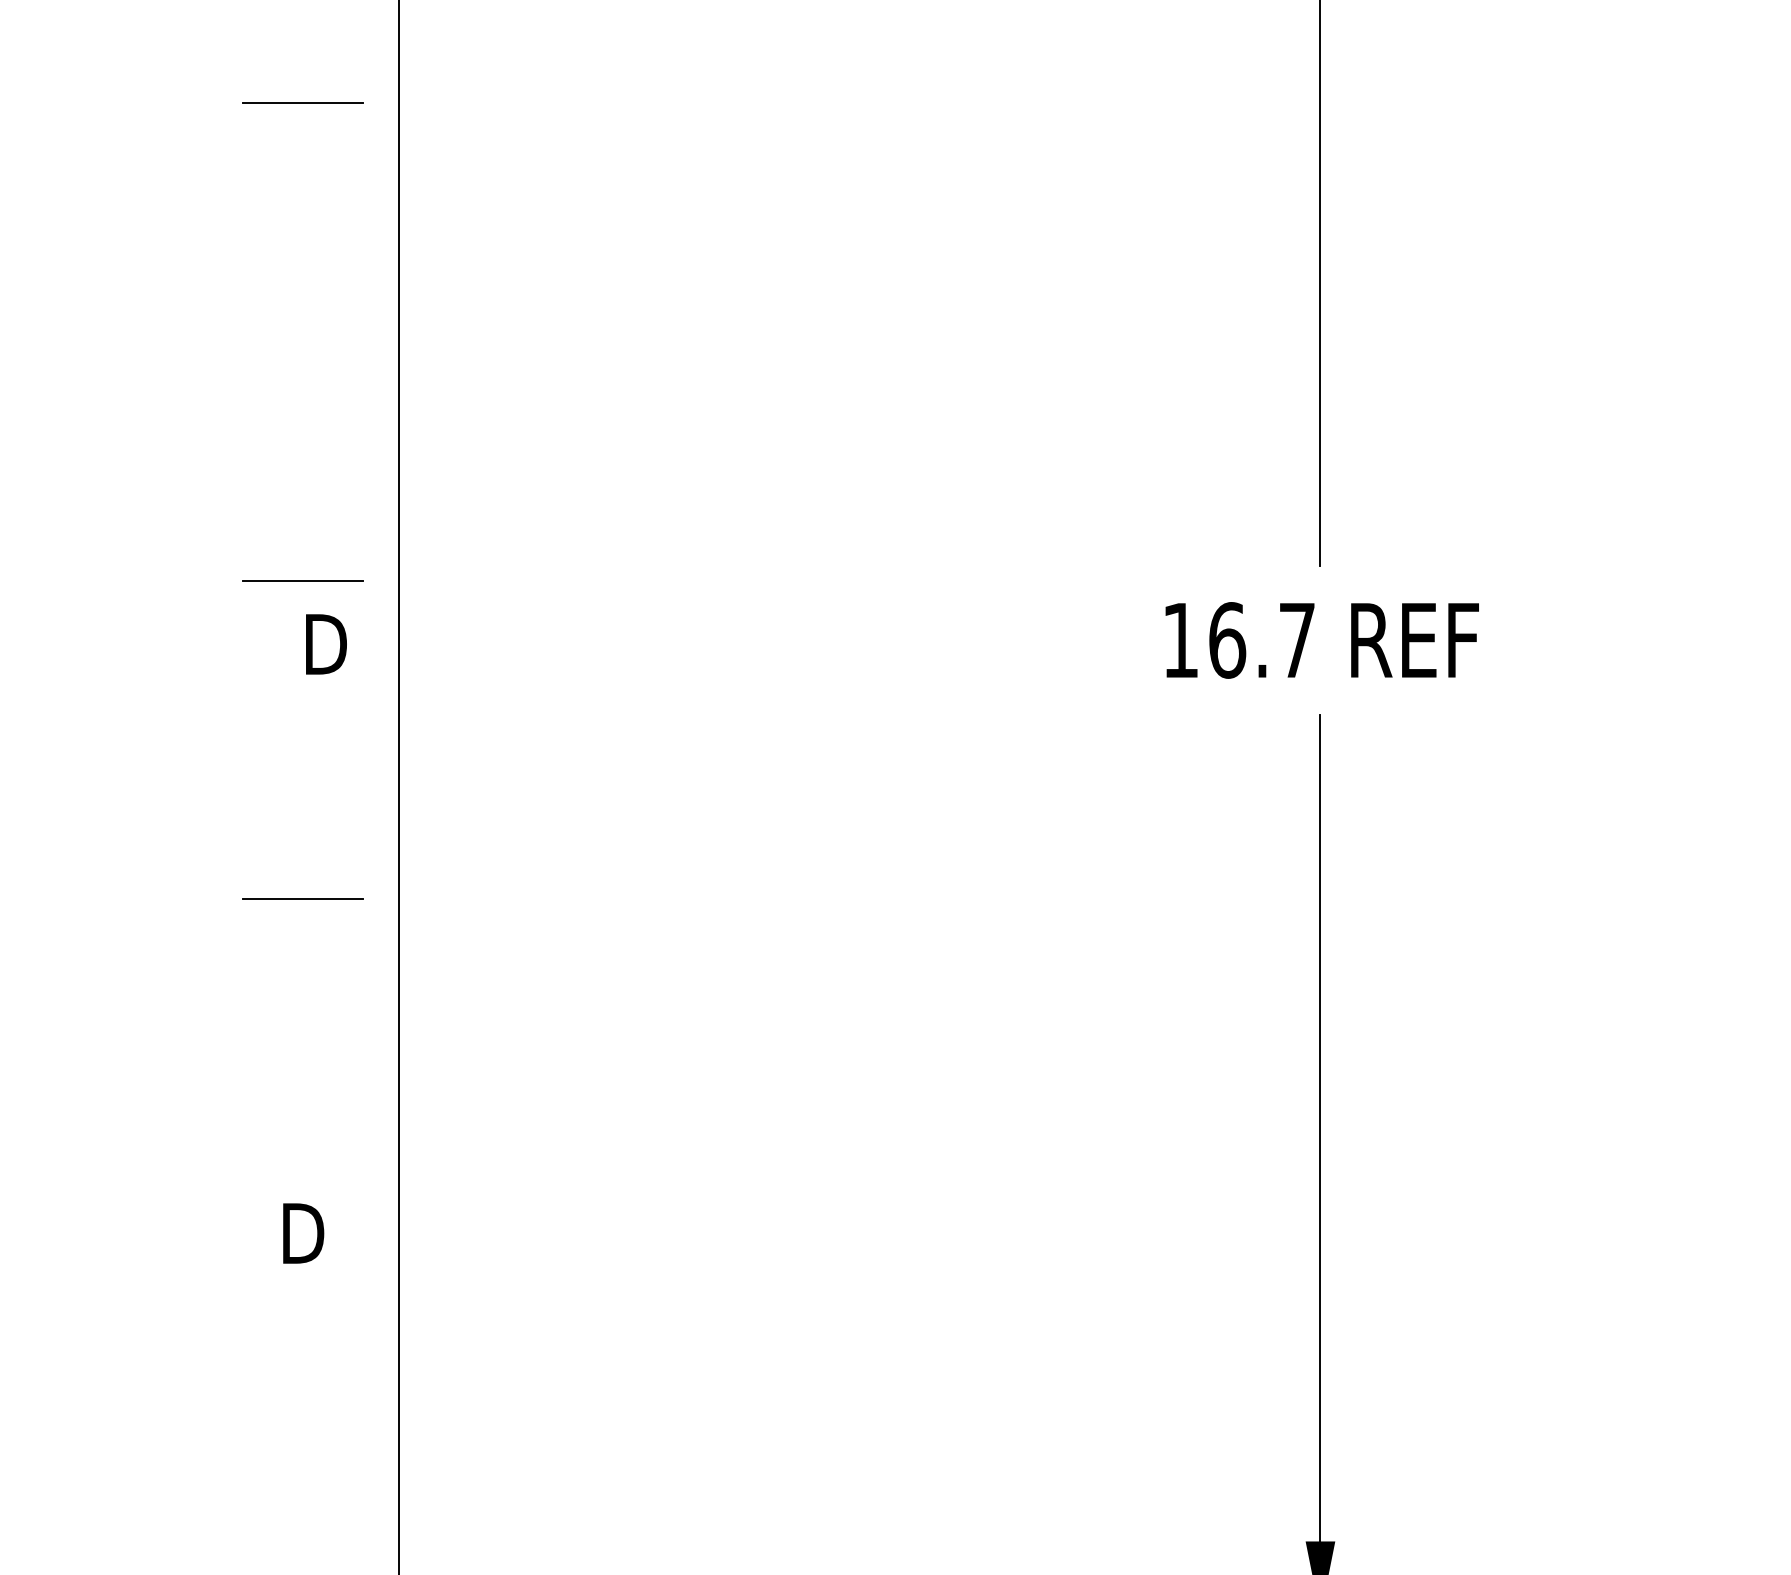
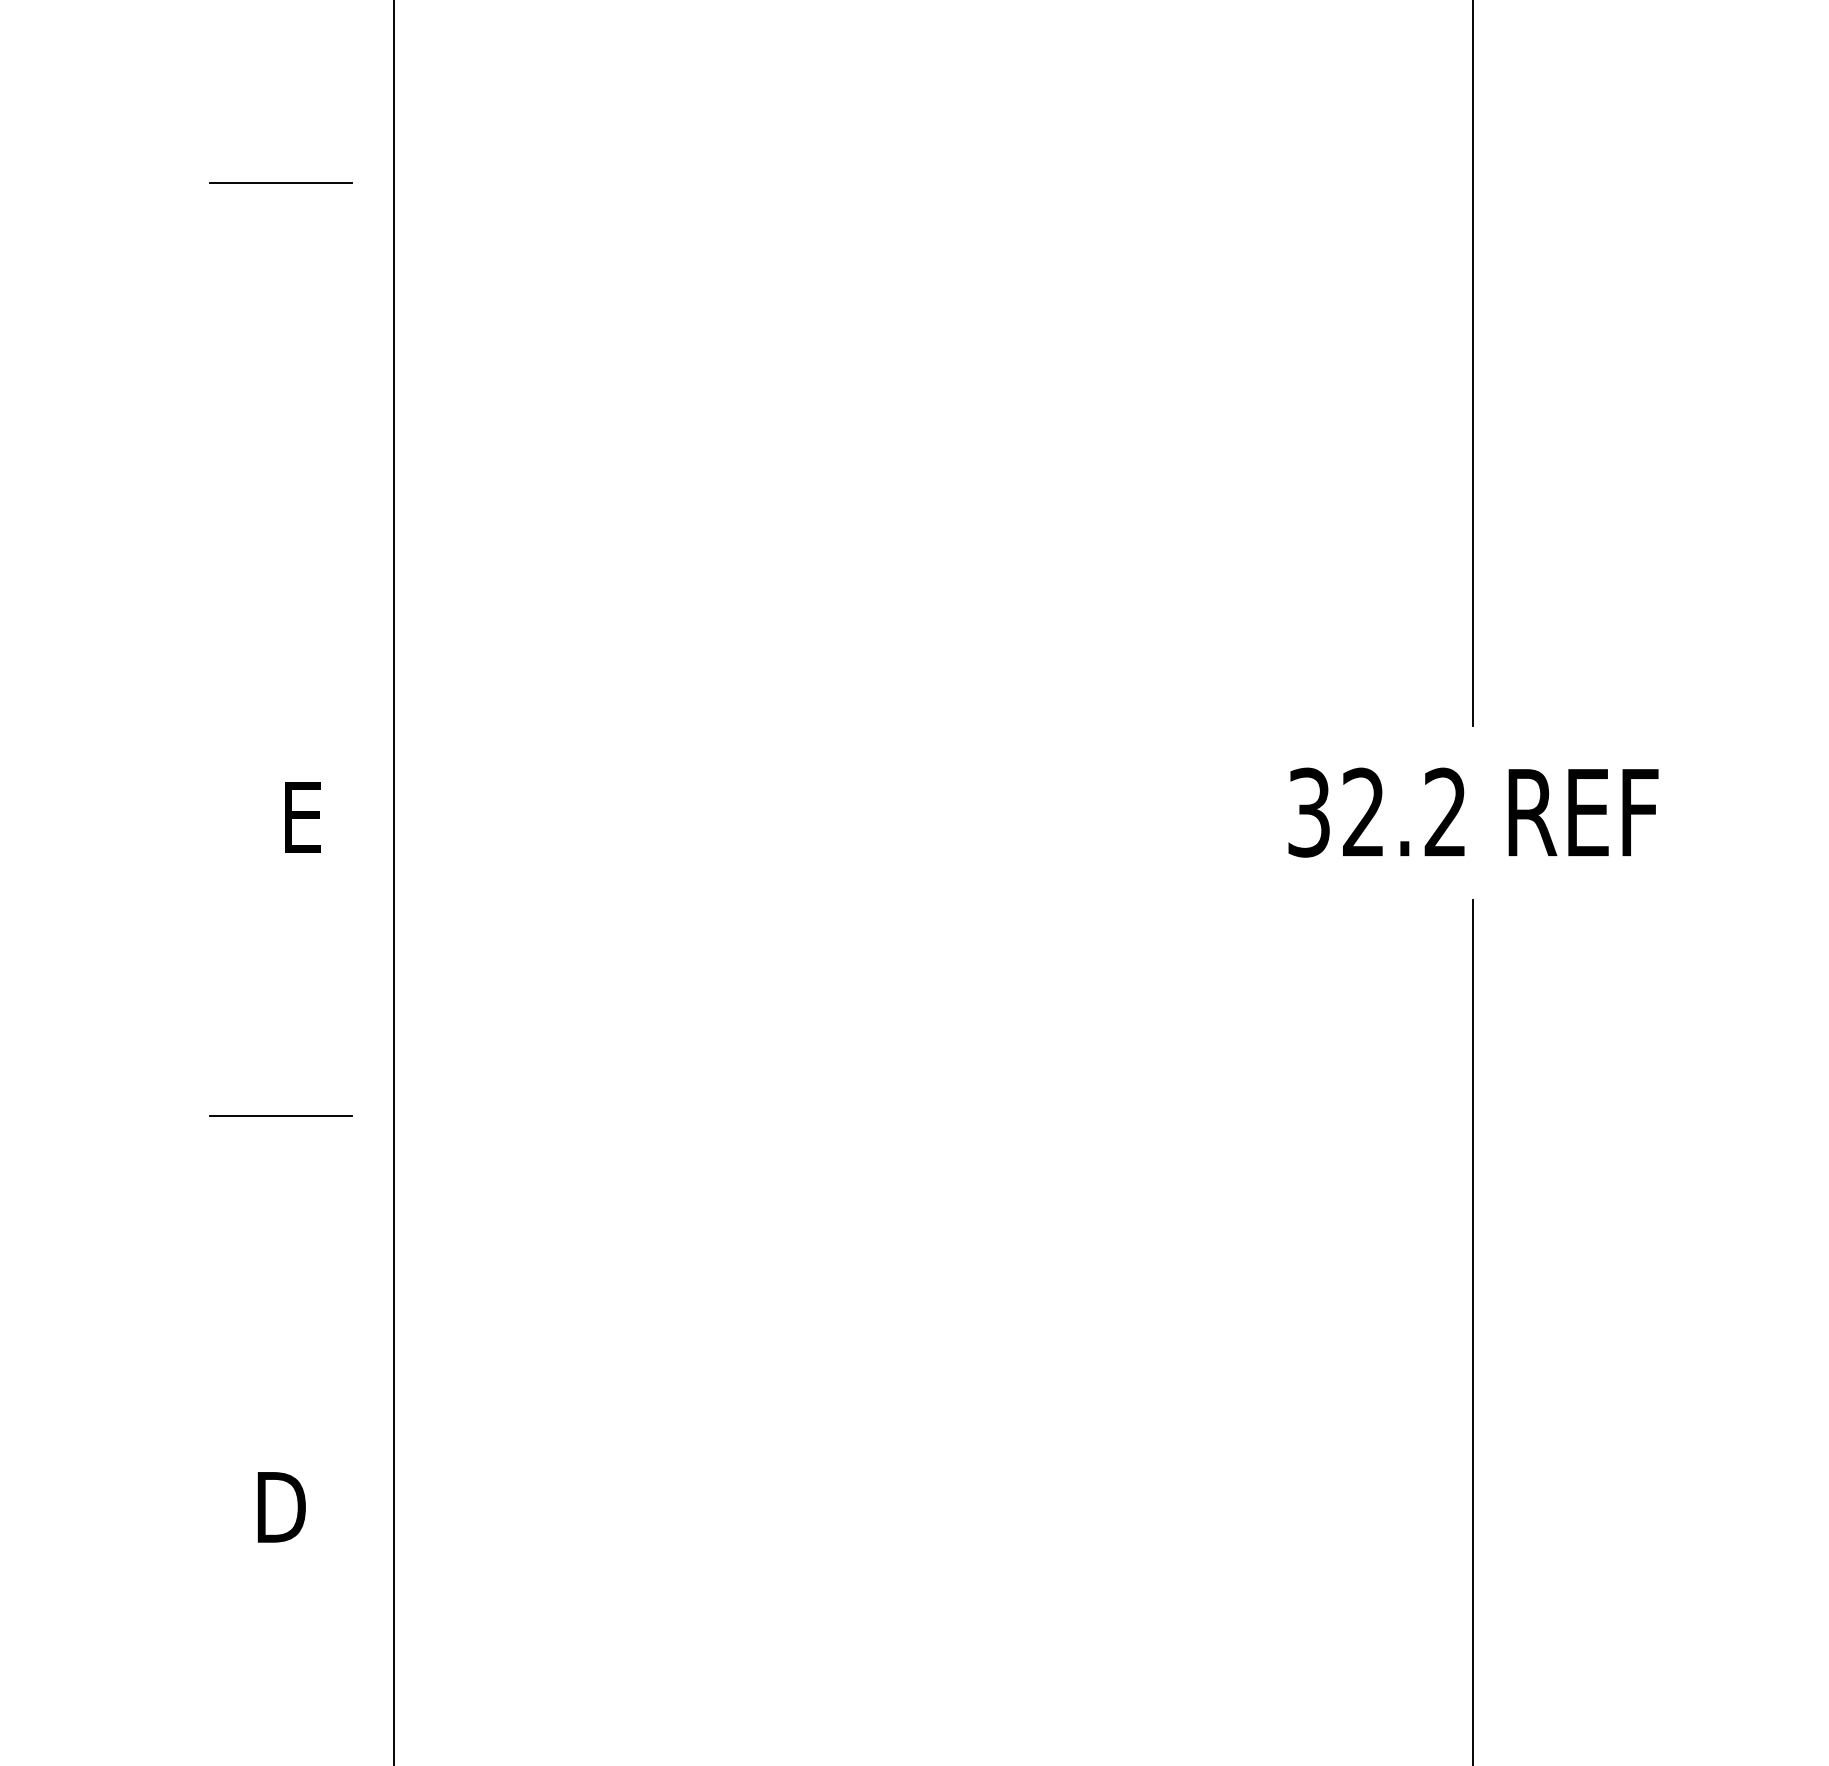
line: (302, 580) -> (280, 742), removed
text: (1238, 640) -> (1376, 812), 16.7 -> 32.2
text: (326, 644) -> (308, 817), D -> E

